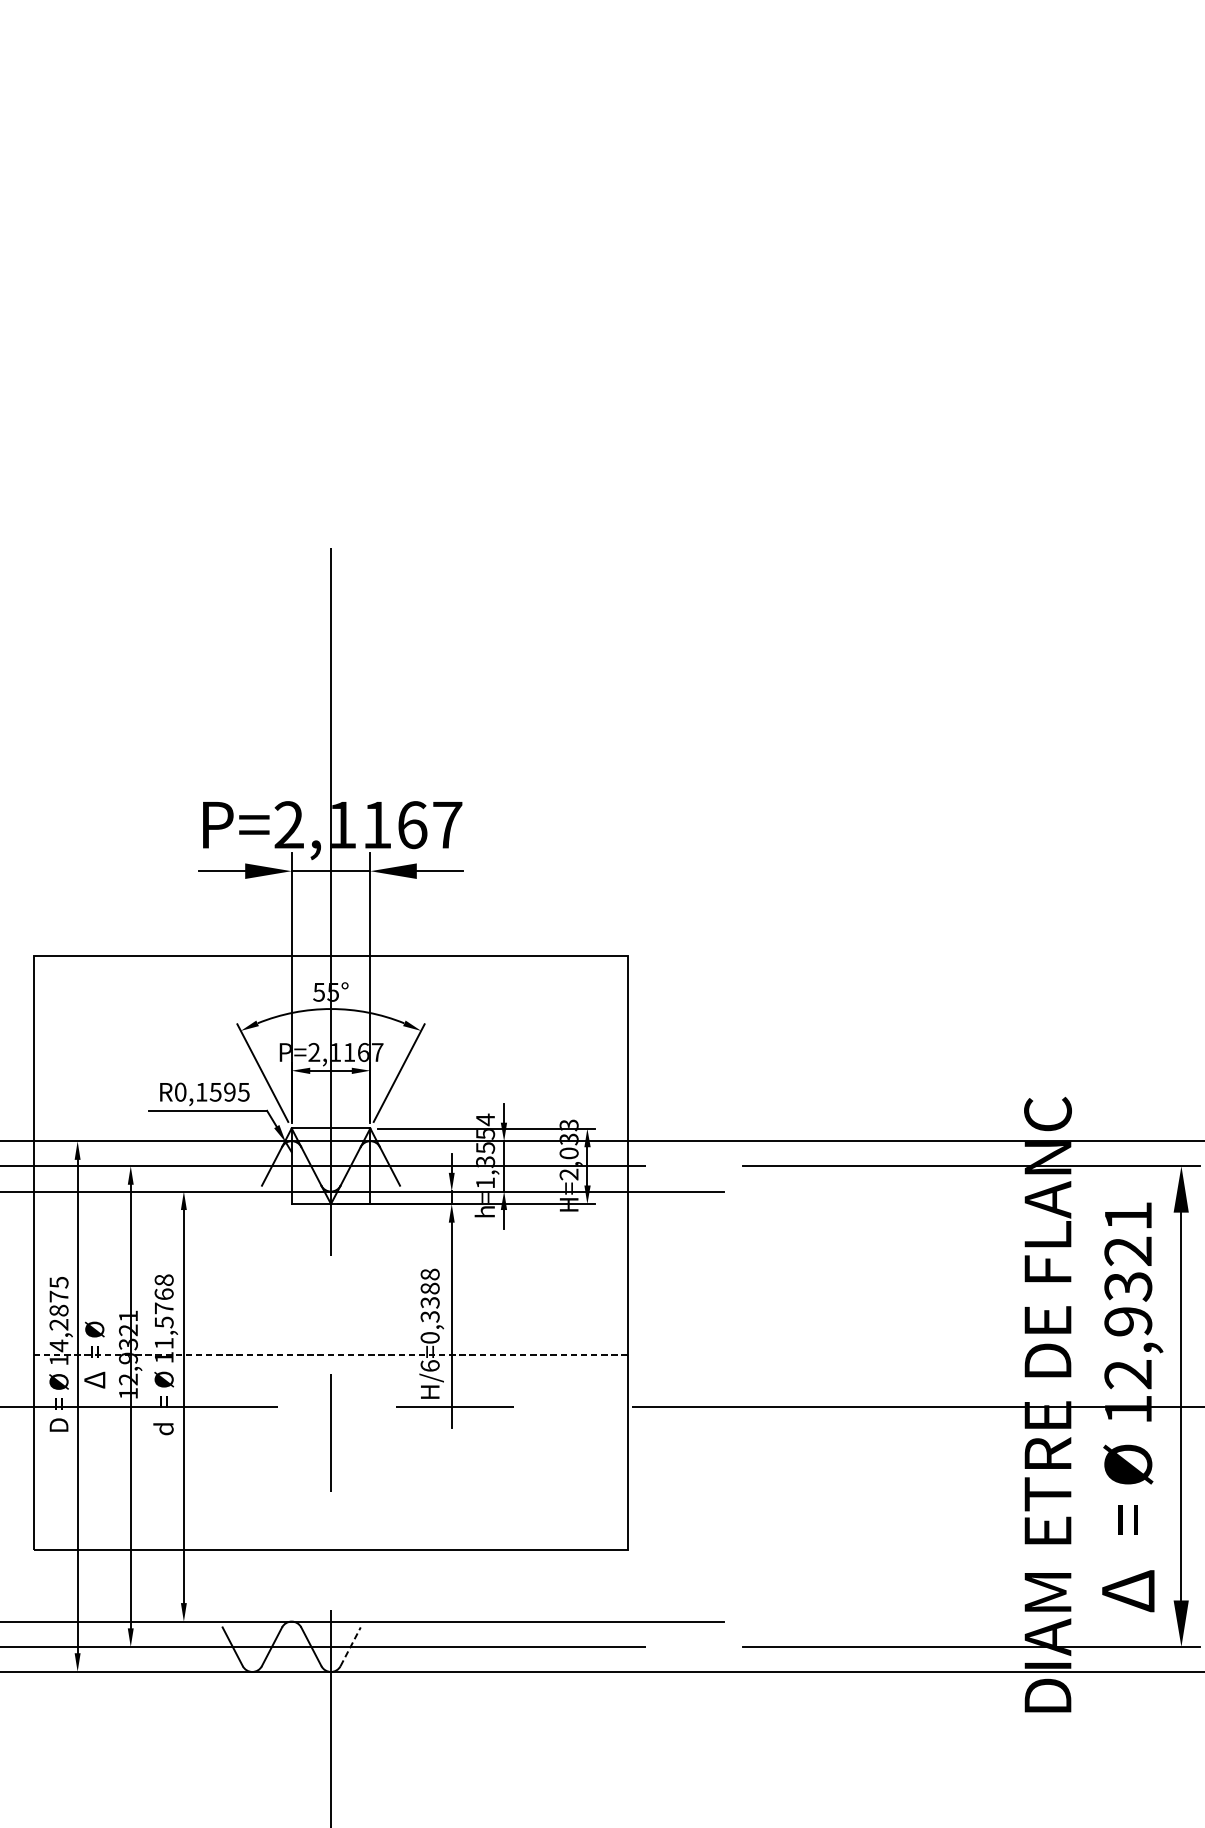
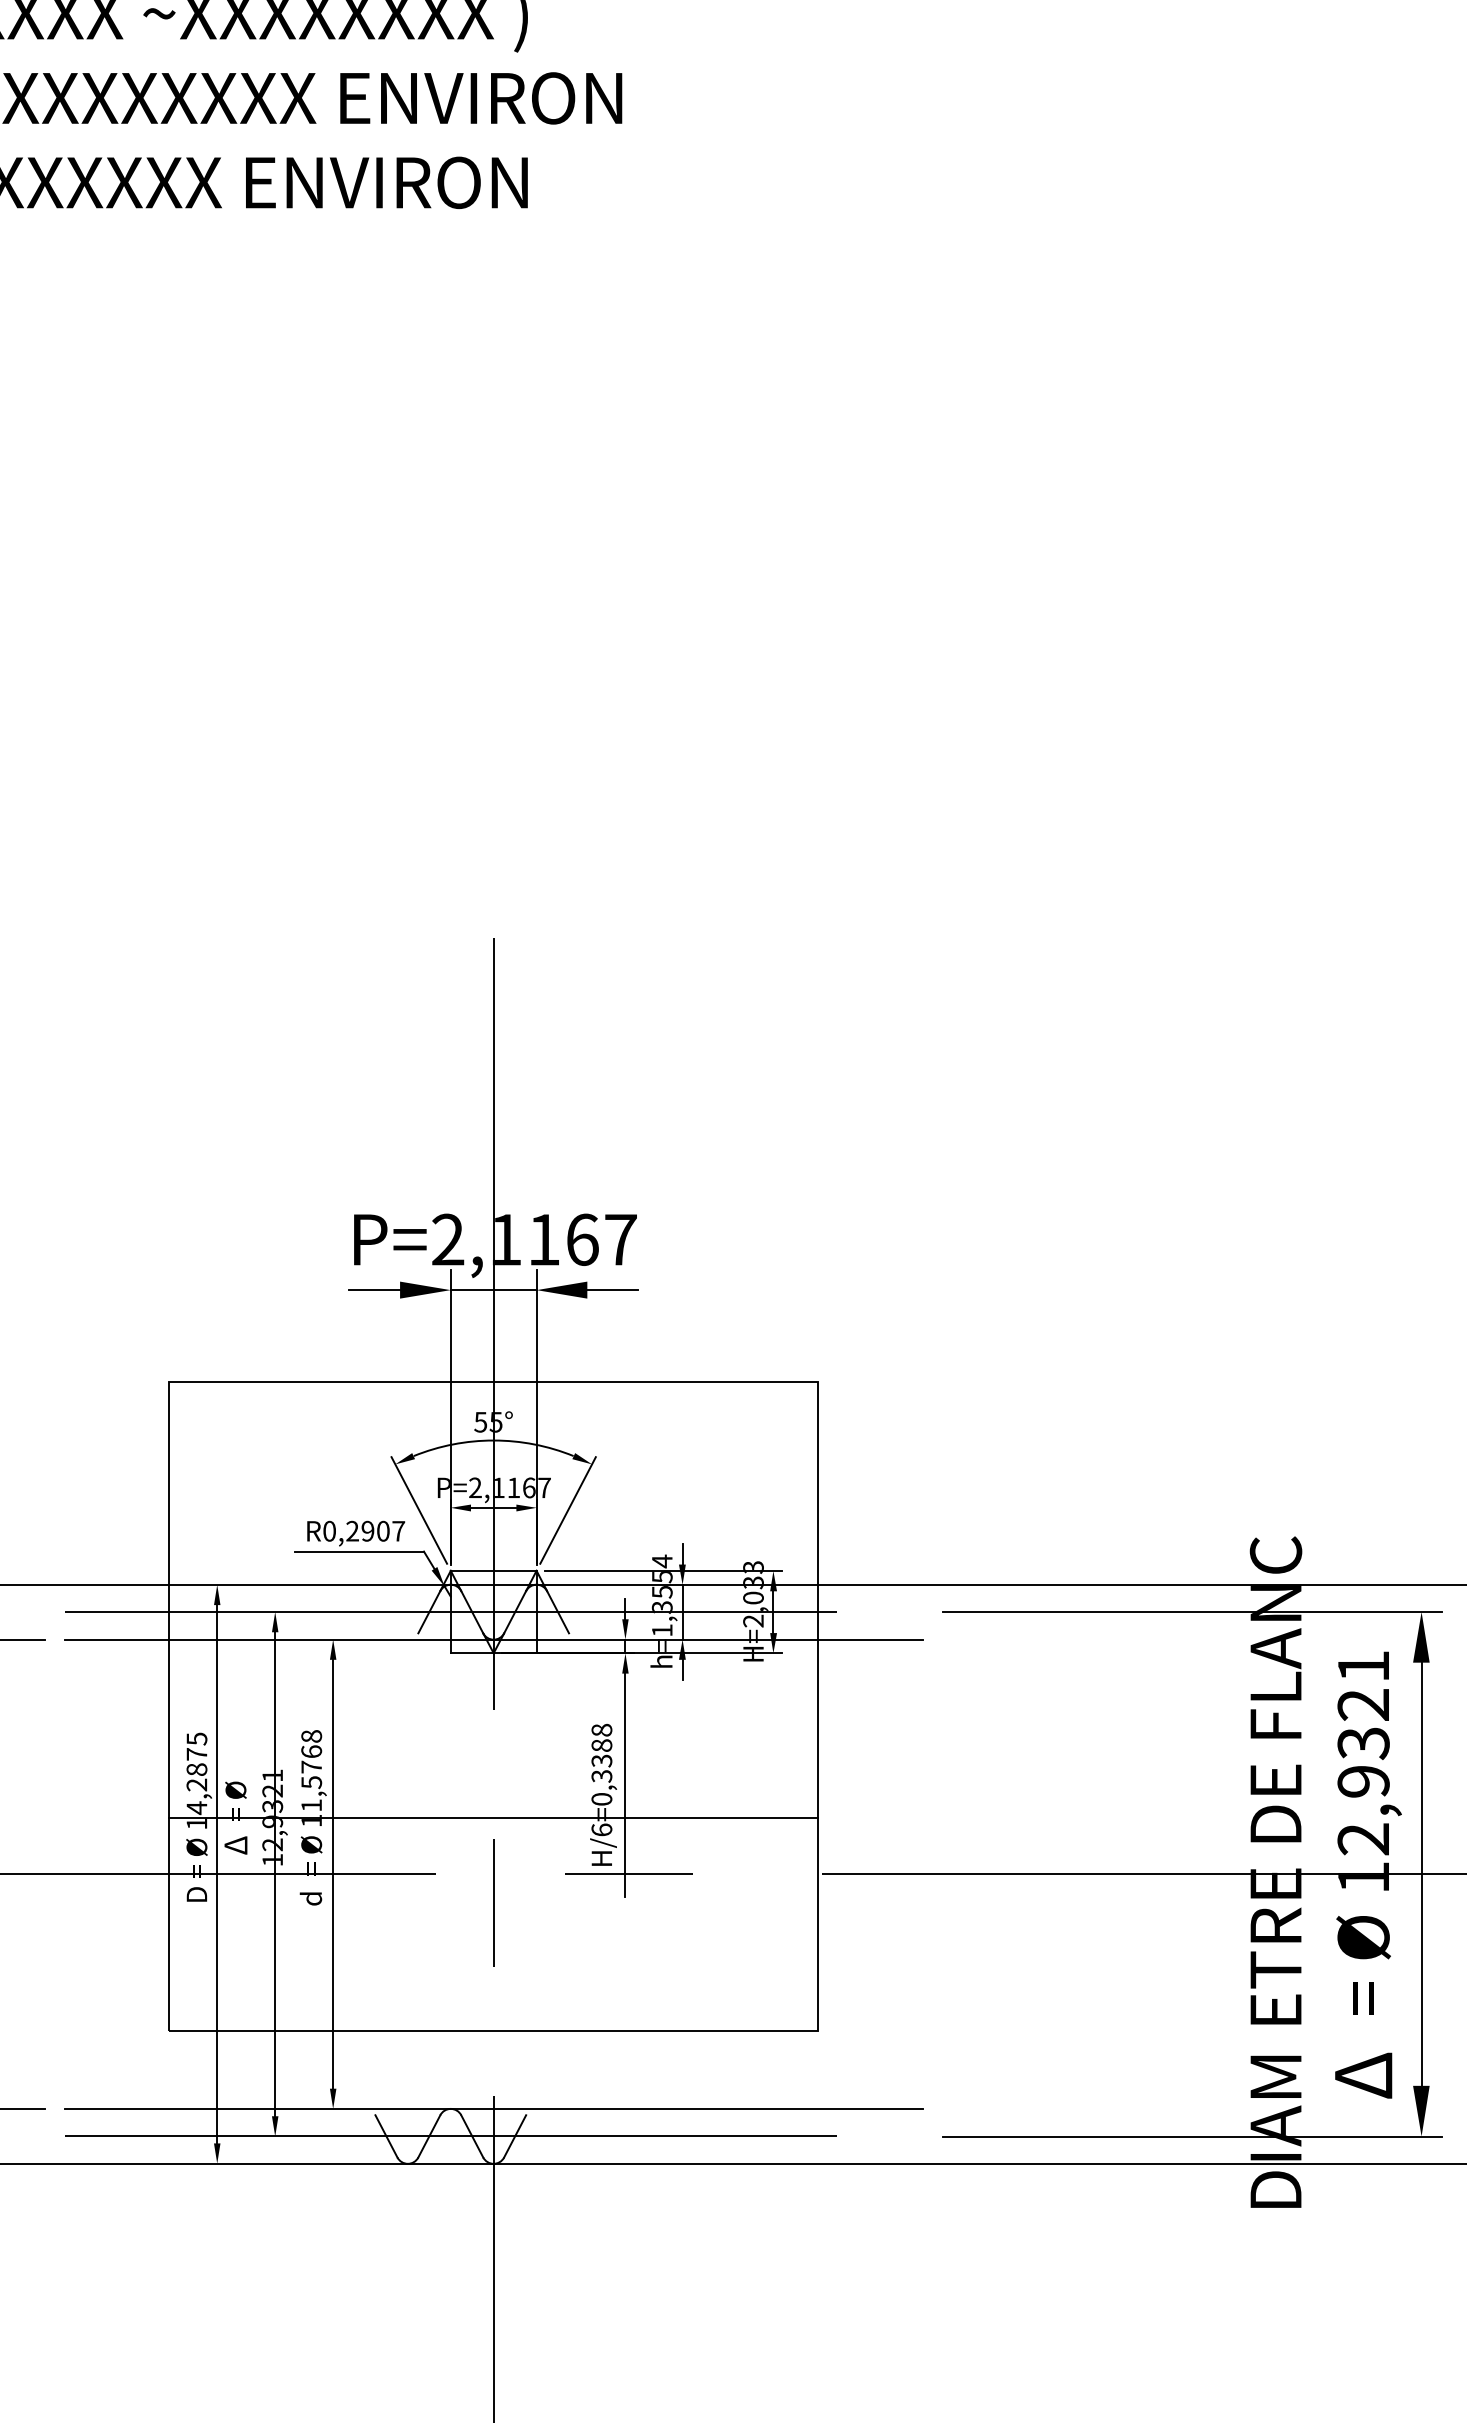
text: (222, 1091) -> (375, 1530), R0,1595 -> R0,2907
line: (331, 1354) -> (494, 1817), dashed -> solid
line: (350, 1646) -> (515, 2136), dashed -> solid

